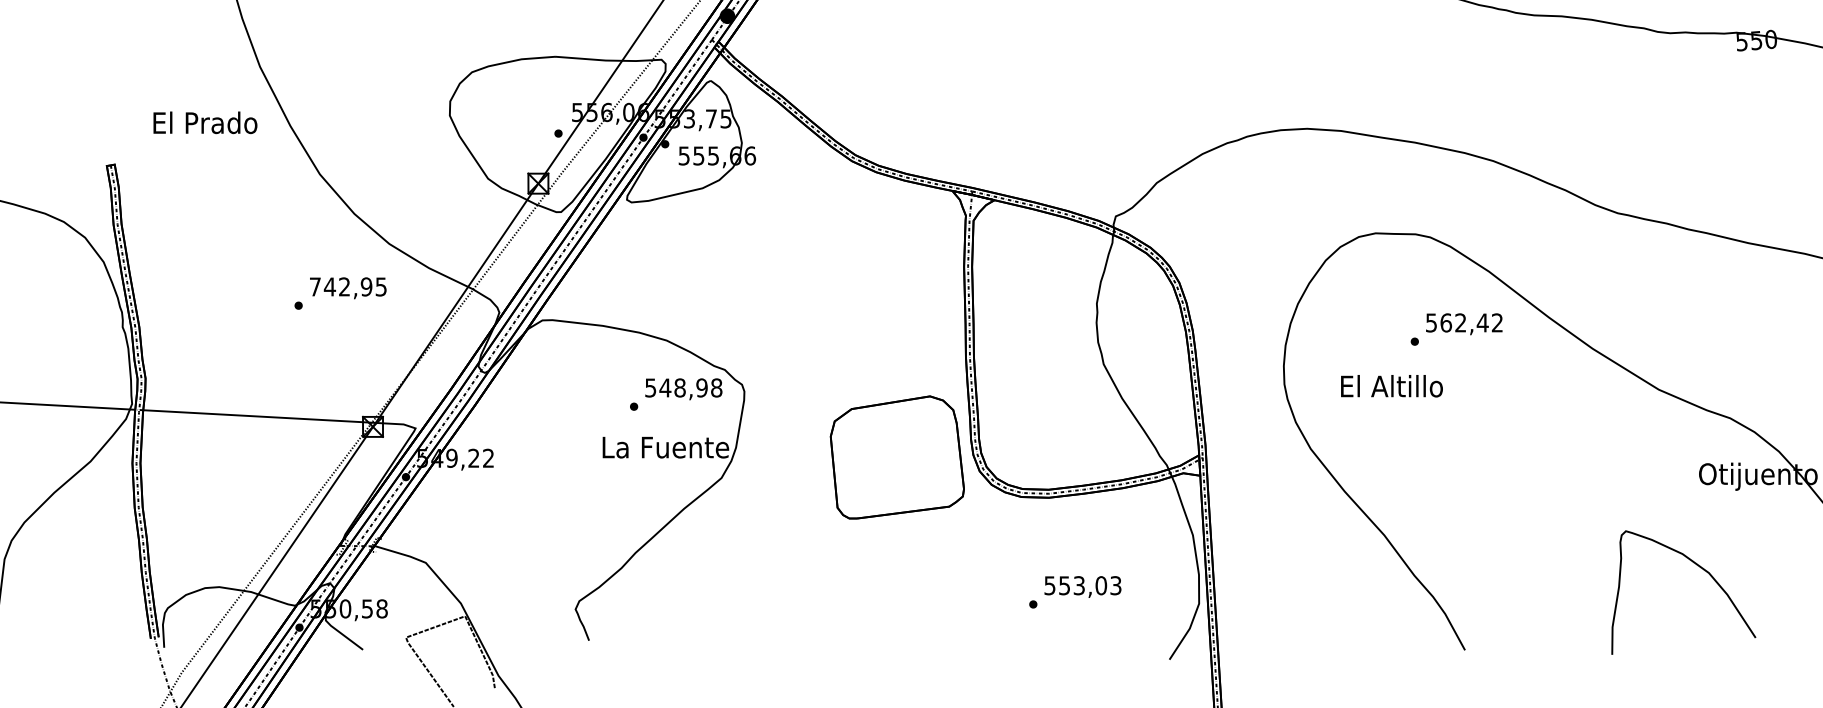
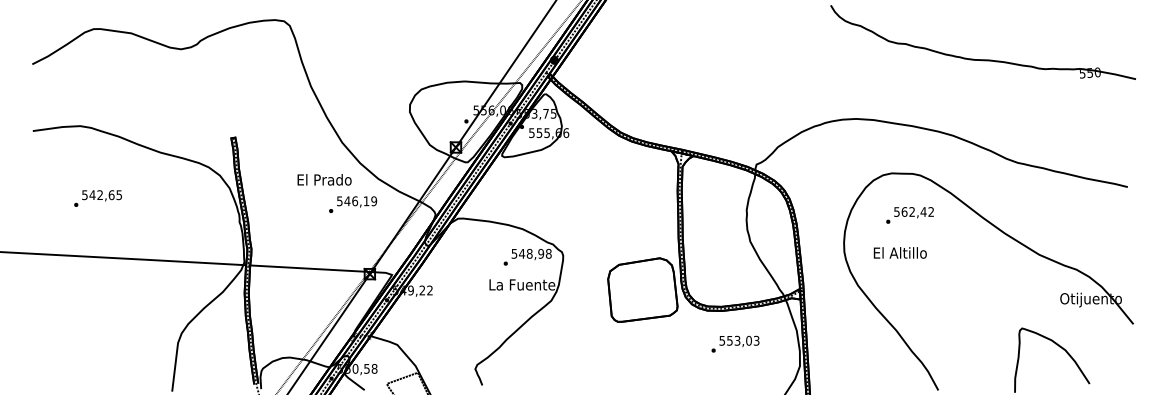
text: (205, 122) -> (324, 179), moved
text: (349, 287) -> (357, 201), 742,95 -> 546,19
text: (1455, 329) -> (909, 215), moved
text: (1075, 590) -> (735, 343), moved

